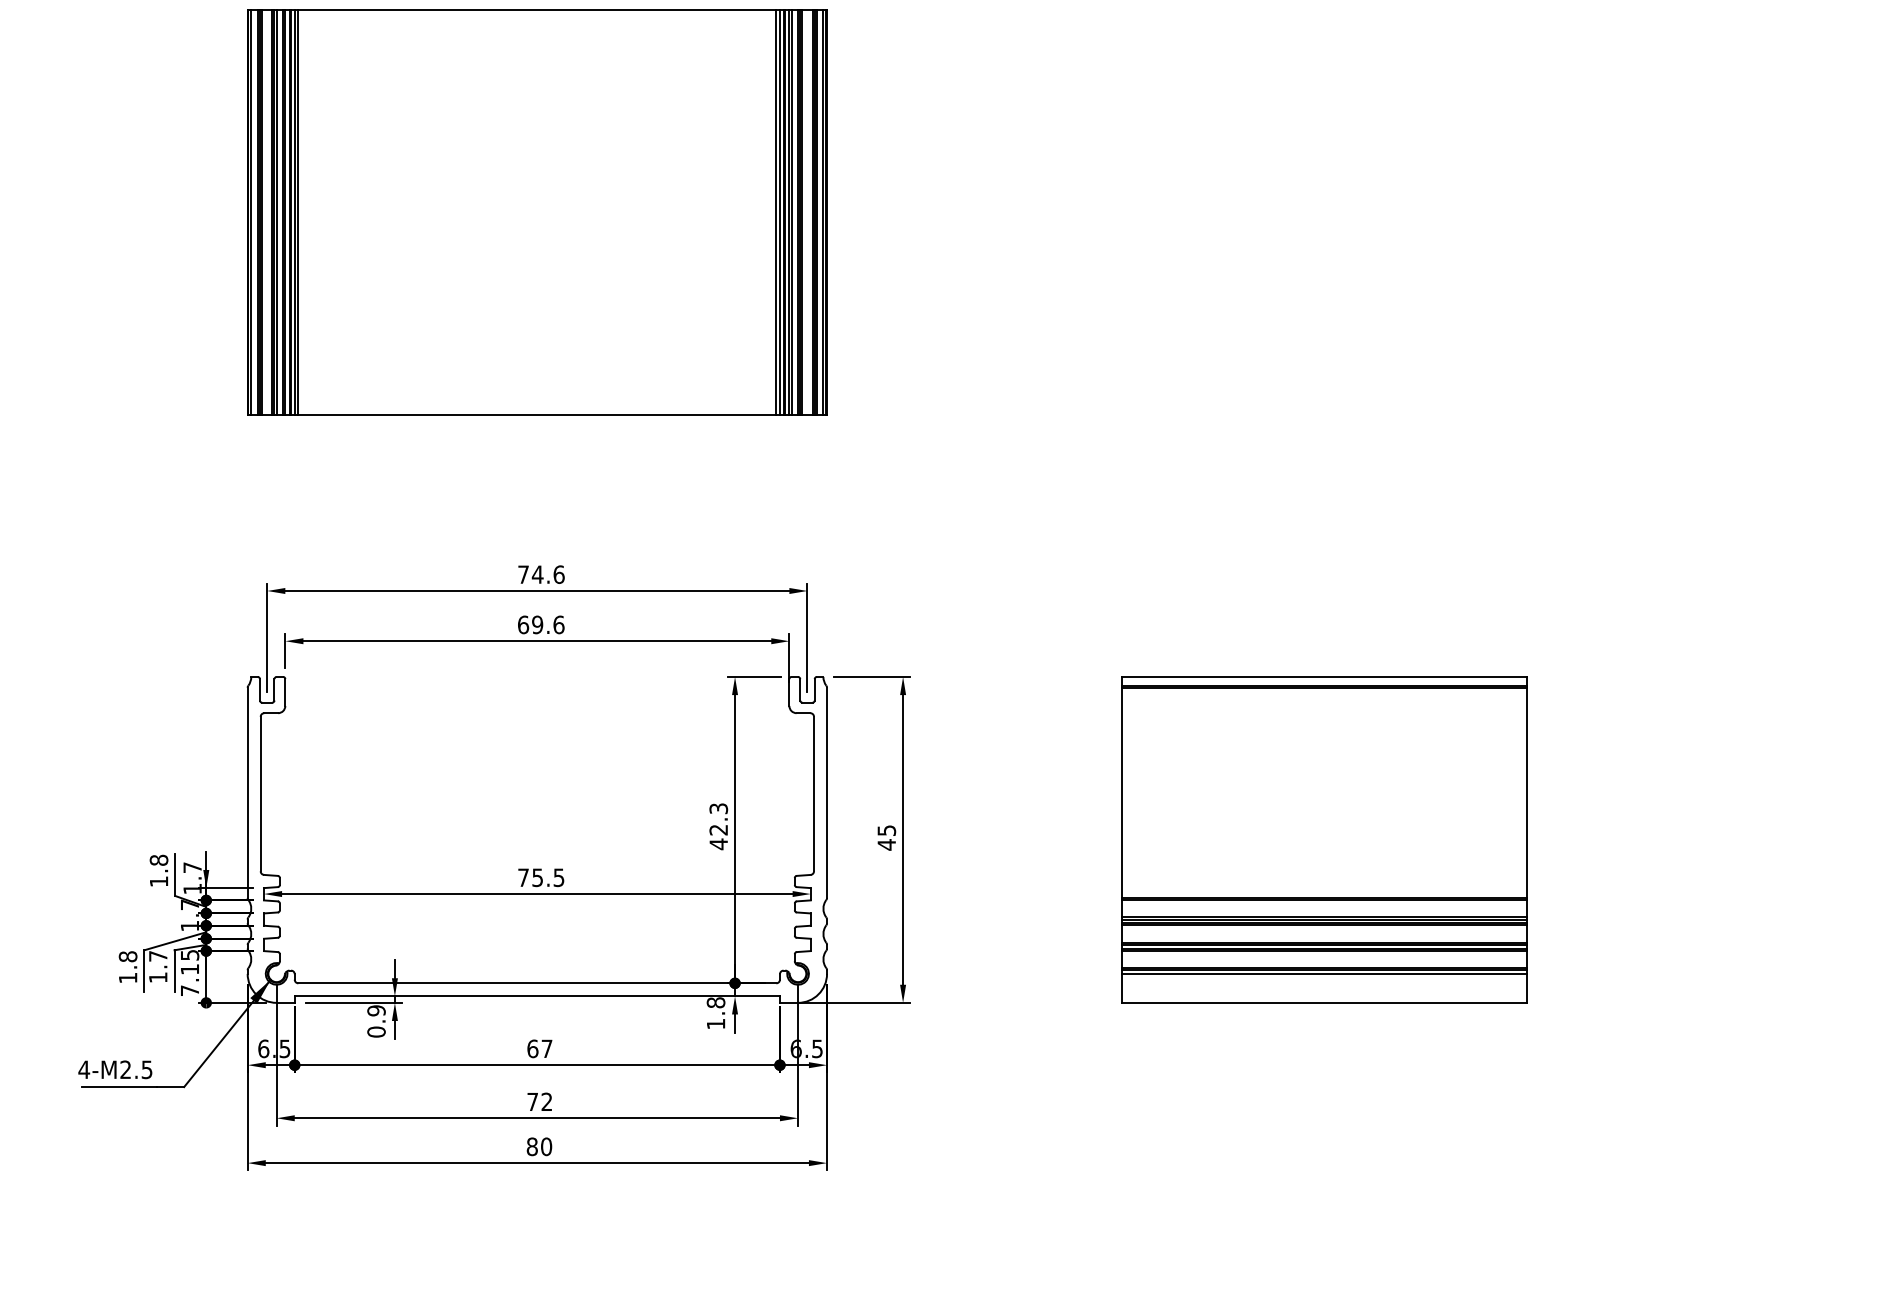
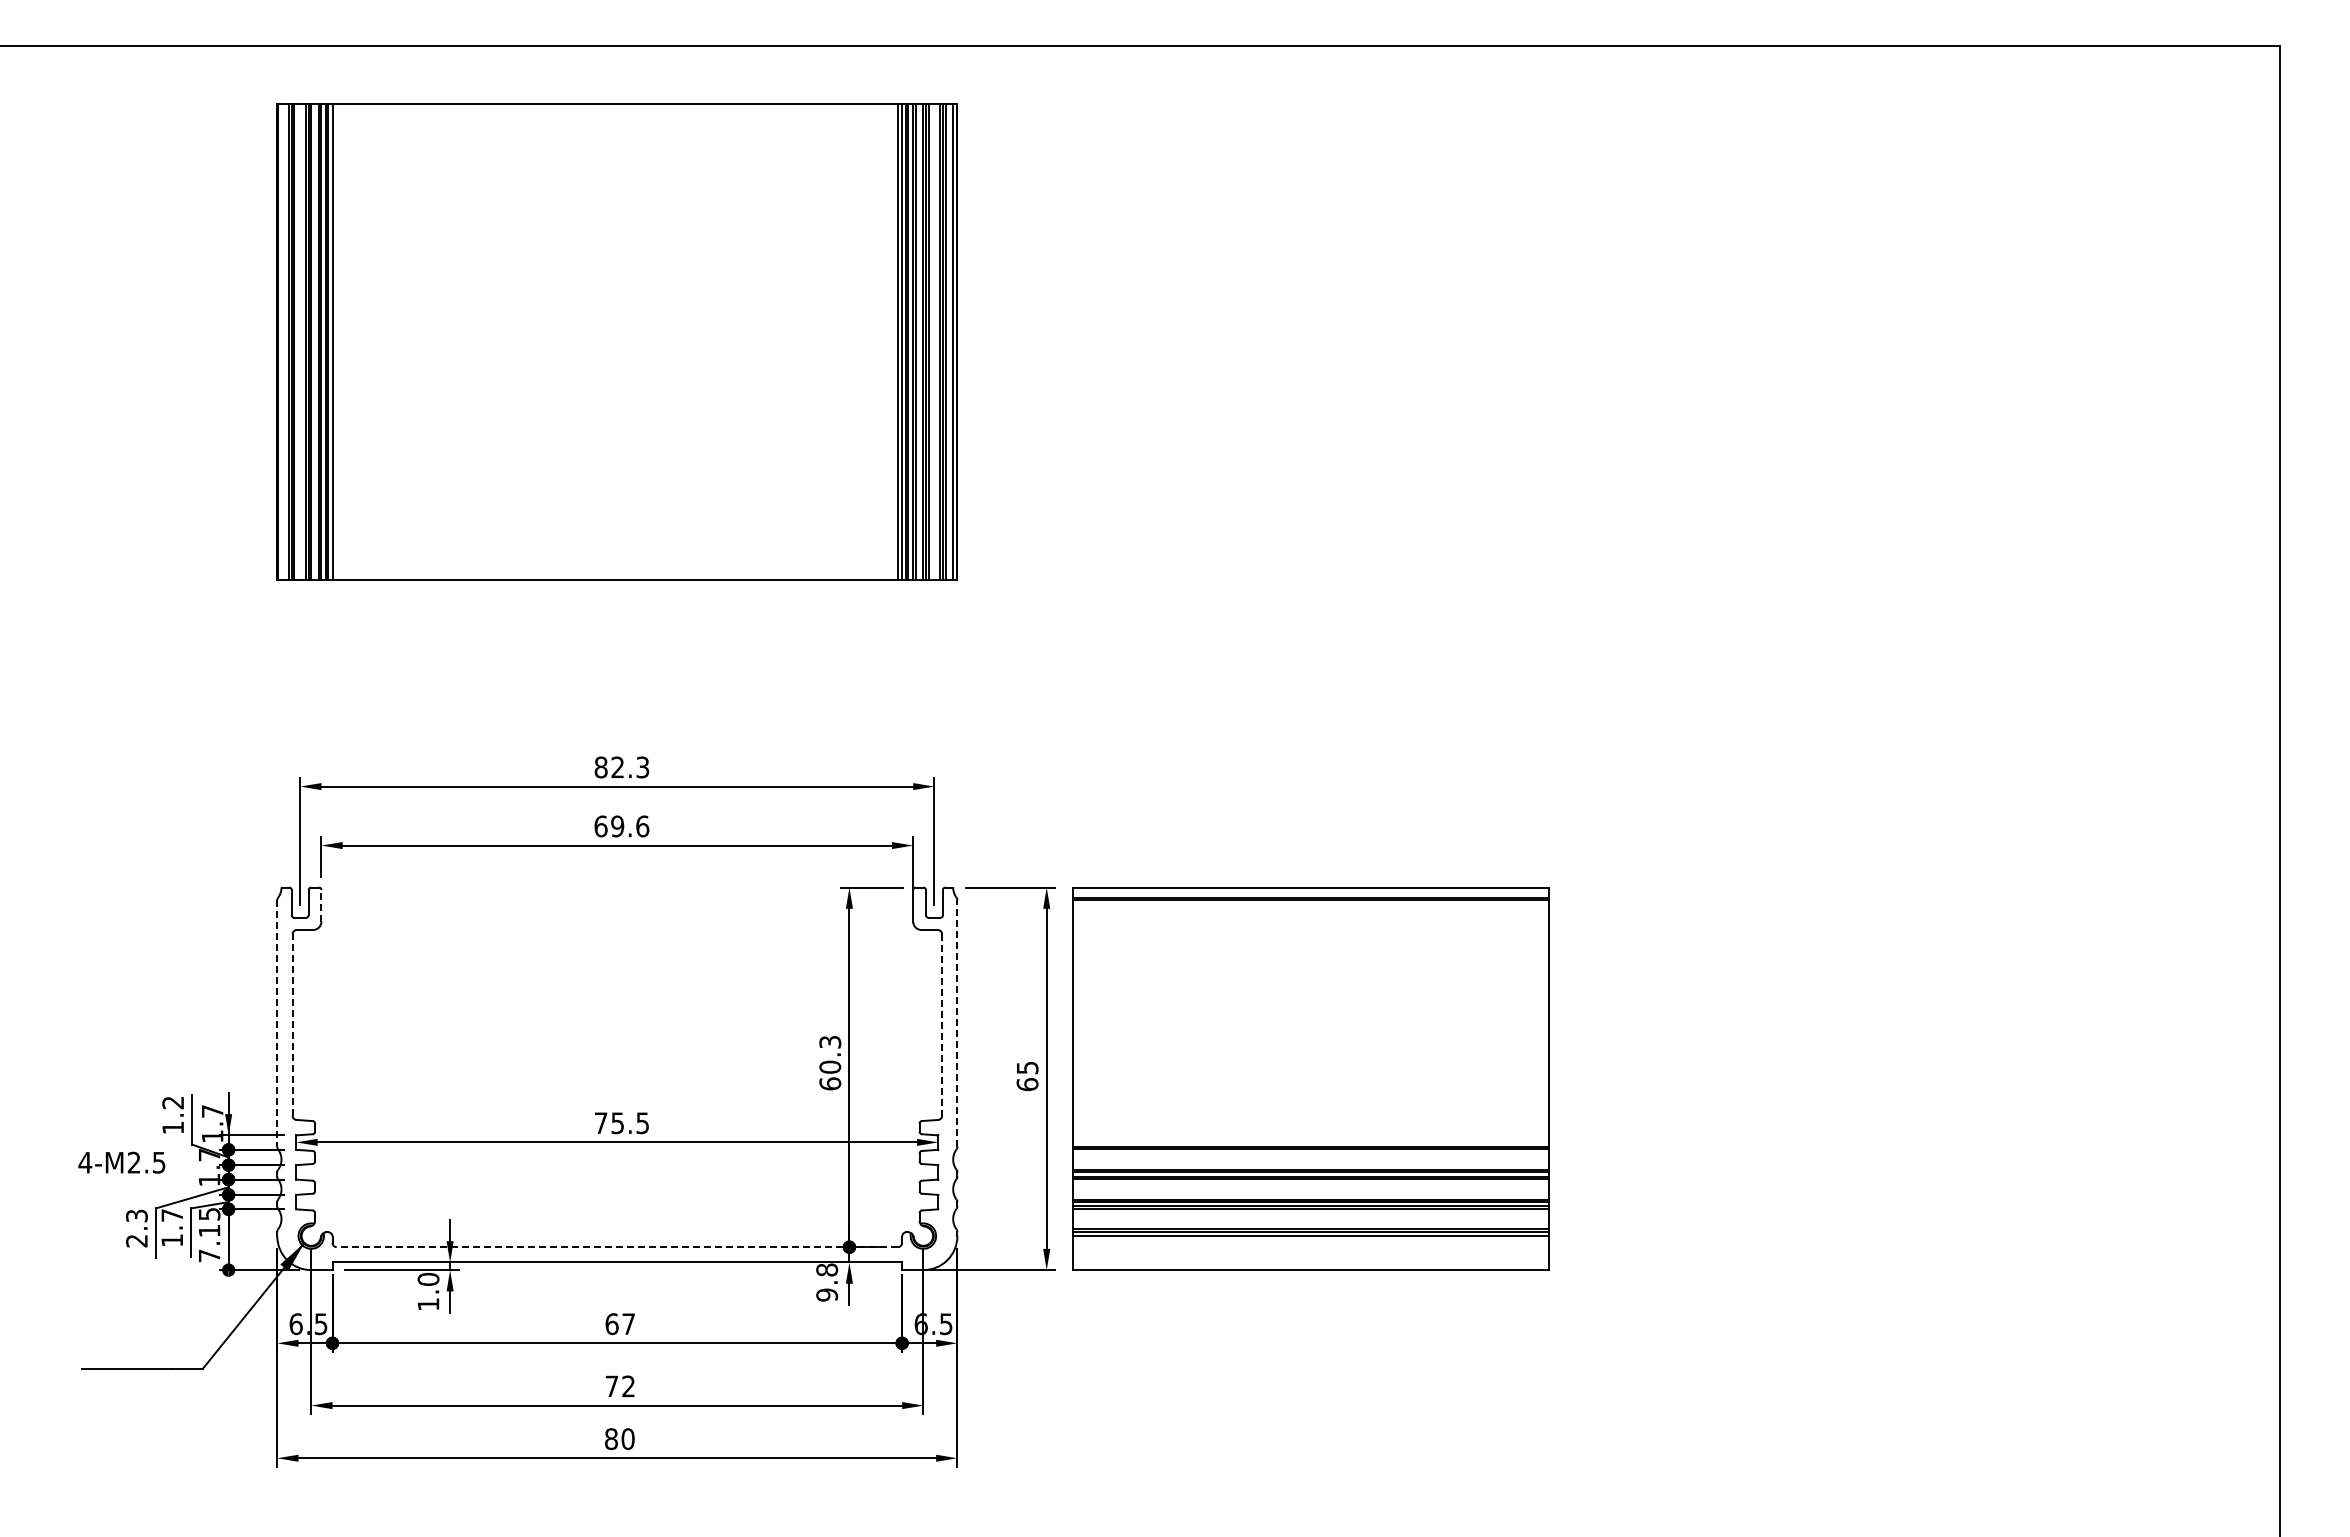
line: (251, 212) -> (281, 342), removed
line: (298, 212) -> (336, 342), removed
text: (540, 574) -> (621, 767), 74.6 -> 82.3
line: (285, 692) -> (321, 905), solid -> dashed
line: (827, 792) -> (957, 1023), solid -> dashed
line: (247, 793) -> (277, 1024), solid -> dashed
line: (260, 794) -> (292, 1025), solid -> dashed
line: (814, 794) -> (942, 1025), solid -> dashed
text: (718, 837) -> (830, 1075), 42.3 -> 60.3
part: (1323, 839) -> (1310, 1078), moved
text: (886, 844) -> (1027, 1084), 45 -> 65
text: (159, 860) -> (173, 1102), 1.8 -> 1.2
text: (127, 967) -> (136, 1228), 1.8 -> 2.3
line: (537, 983) -> (617, 1247), solid -> dashed
text: (376, 1021) -> (428, 1291), 0.9 -> 1.0
text: (716, 1023) -> (827, 1294), 1.8 -> 9.8
text: (115, 1069) -> (121, 1162), moved

